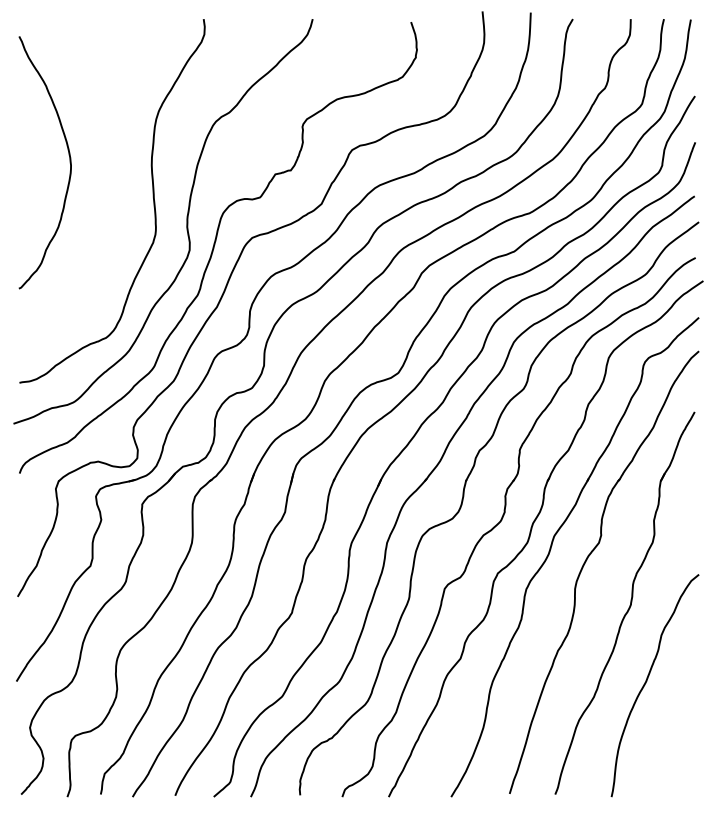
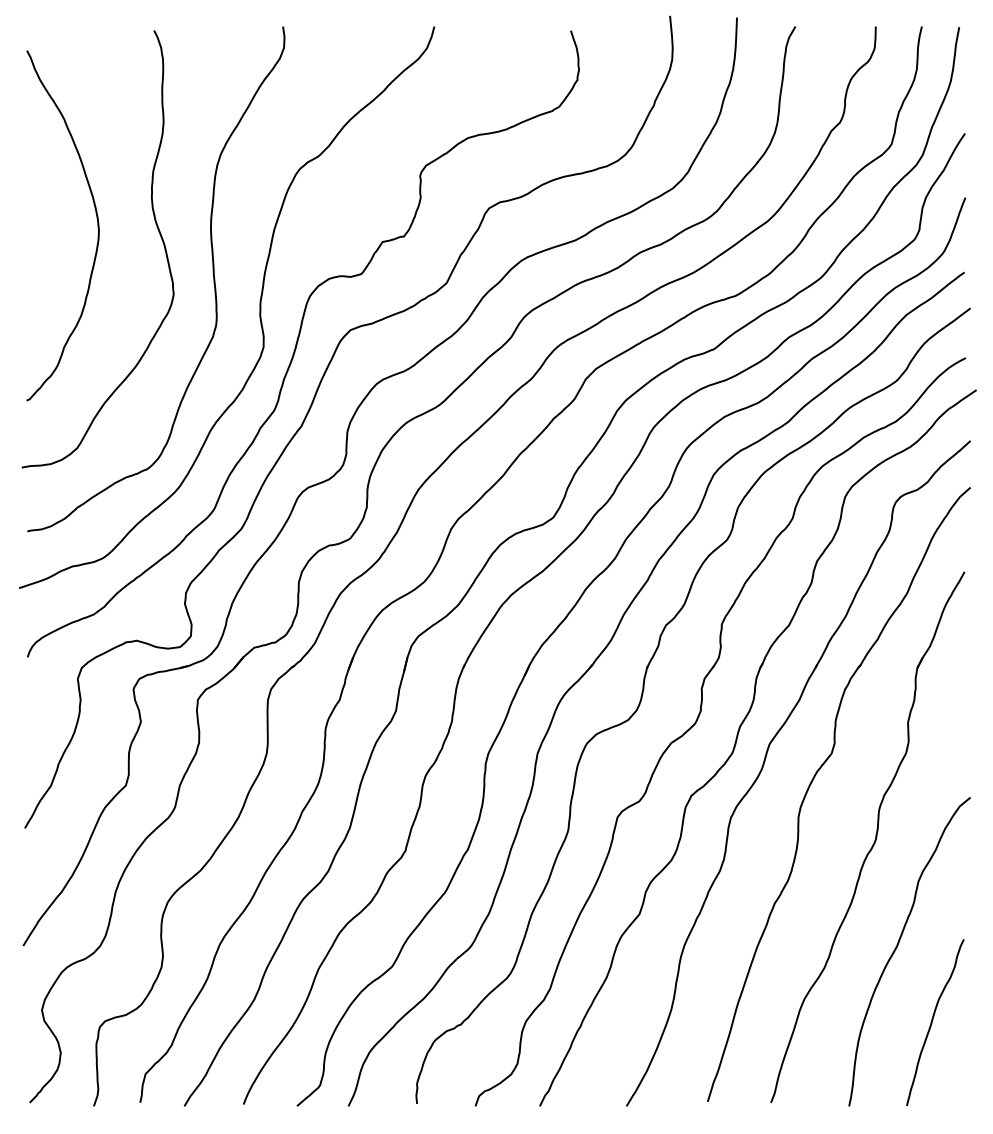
curve: (111, 161) -> (155, 224), added
curve: (672, 735) -> (933, 1020), added

